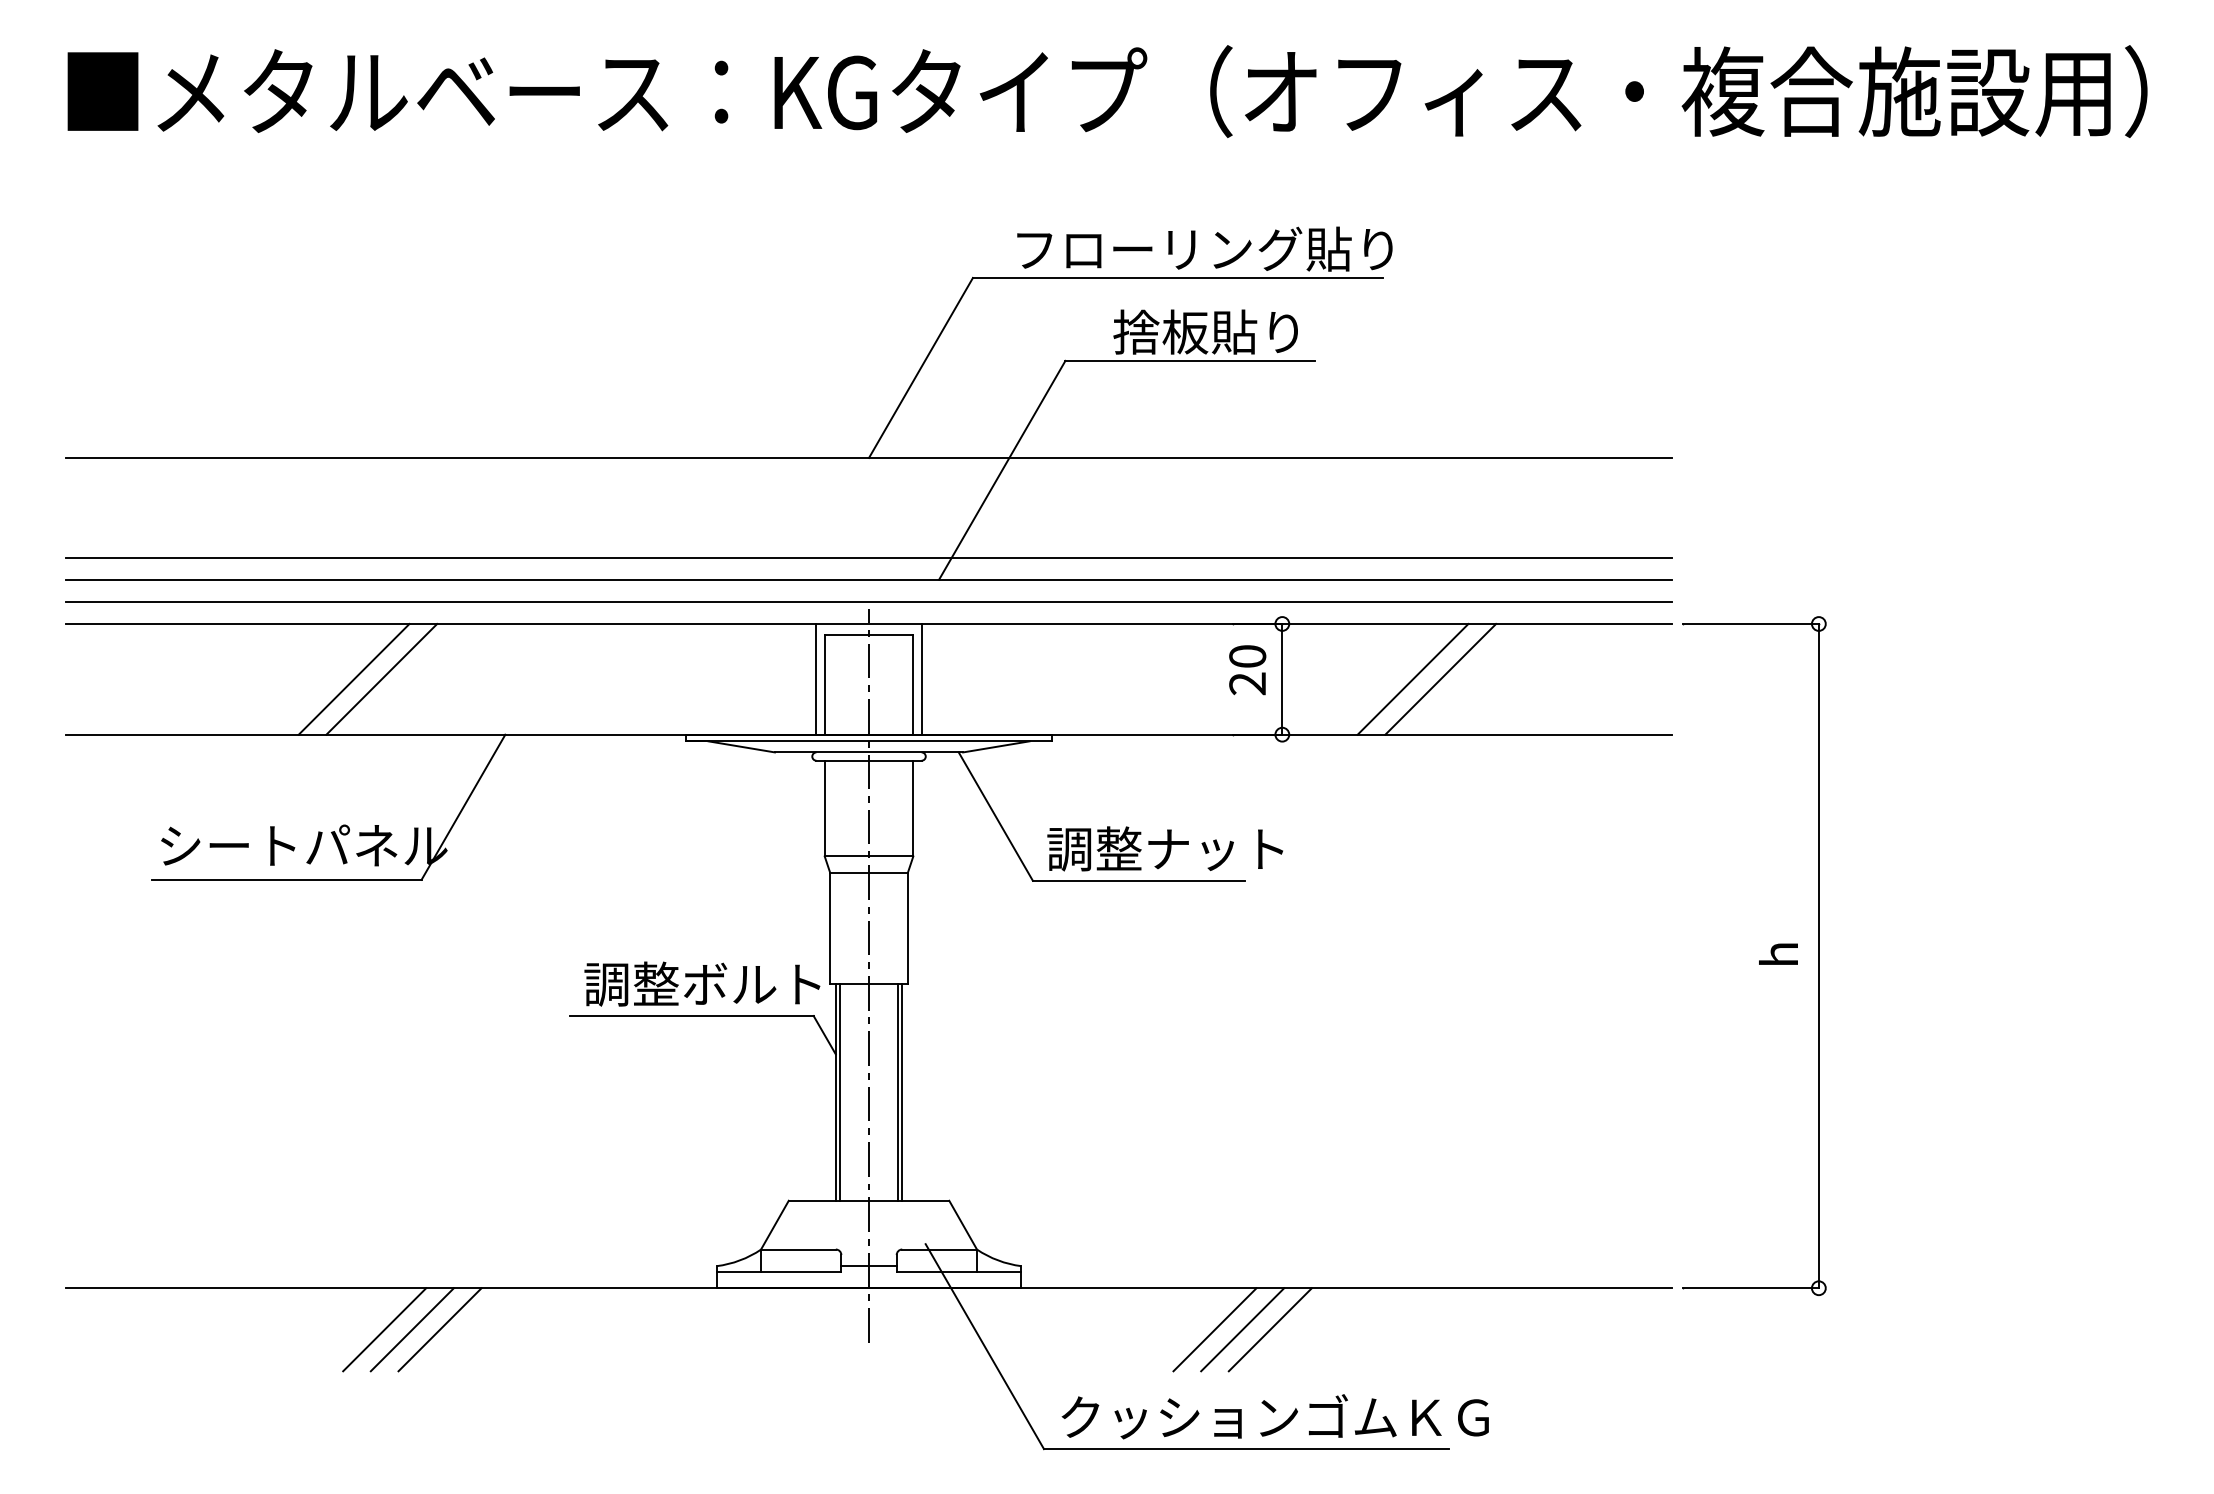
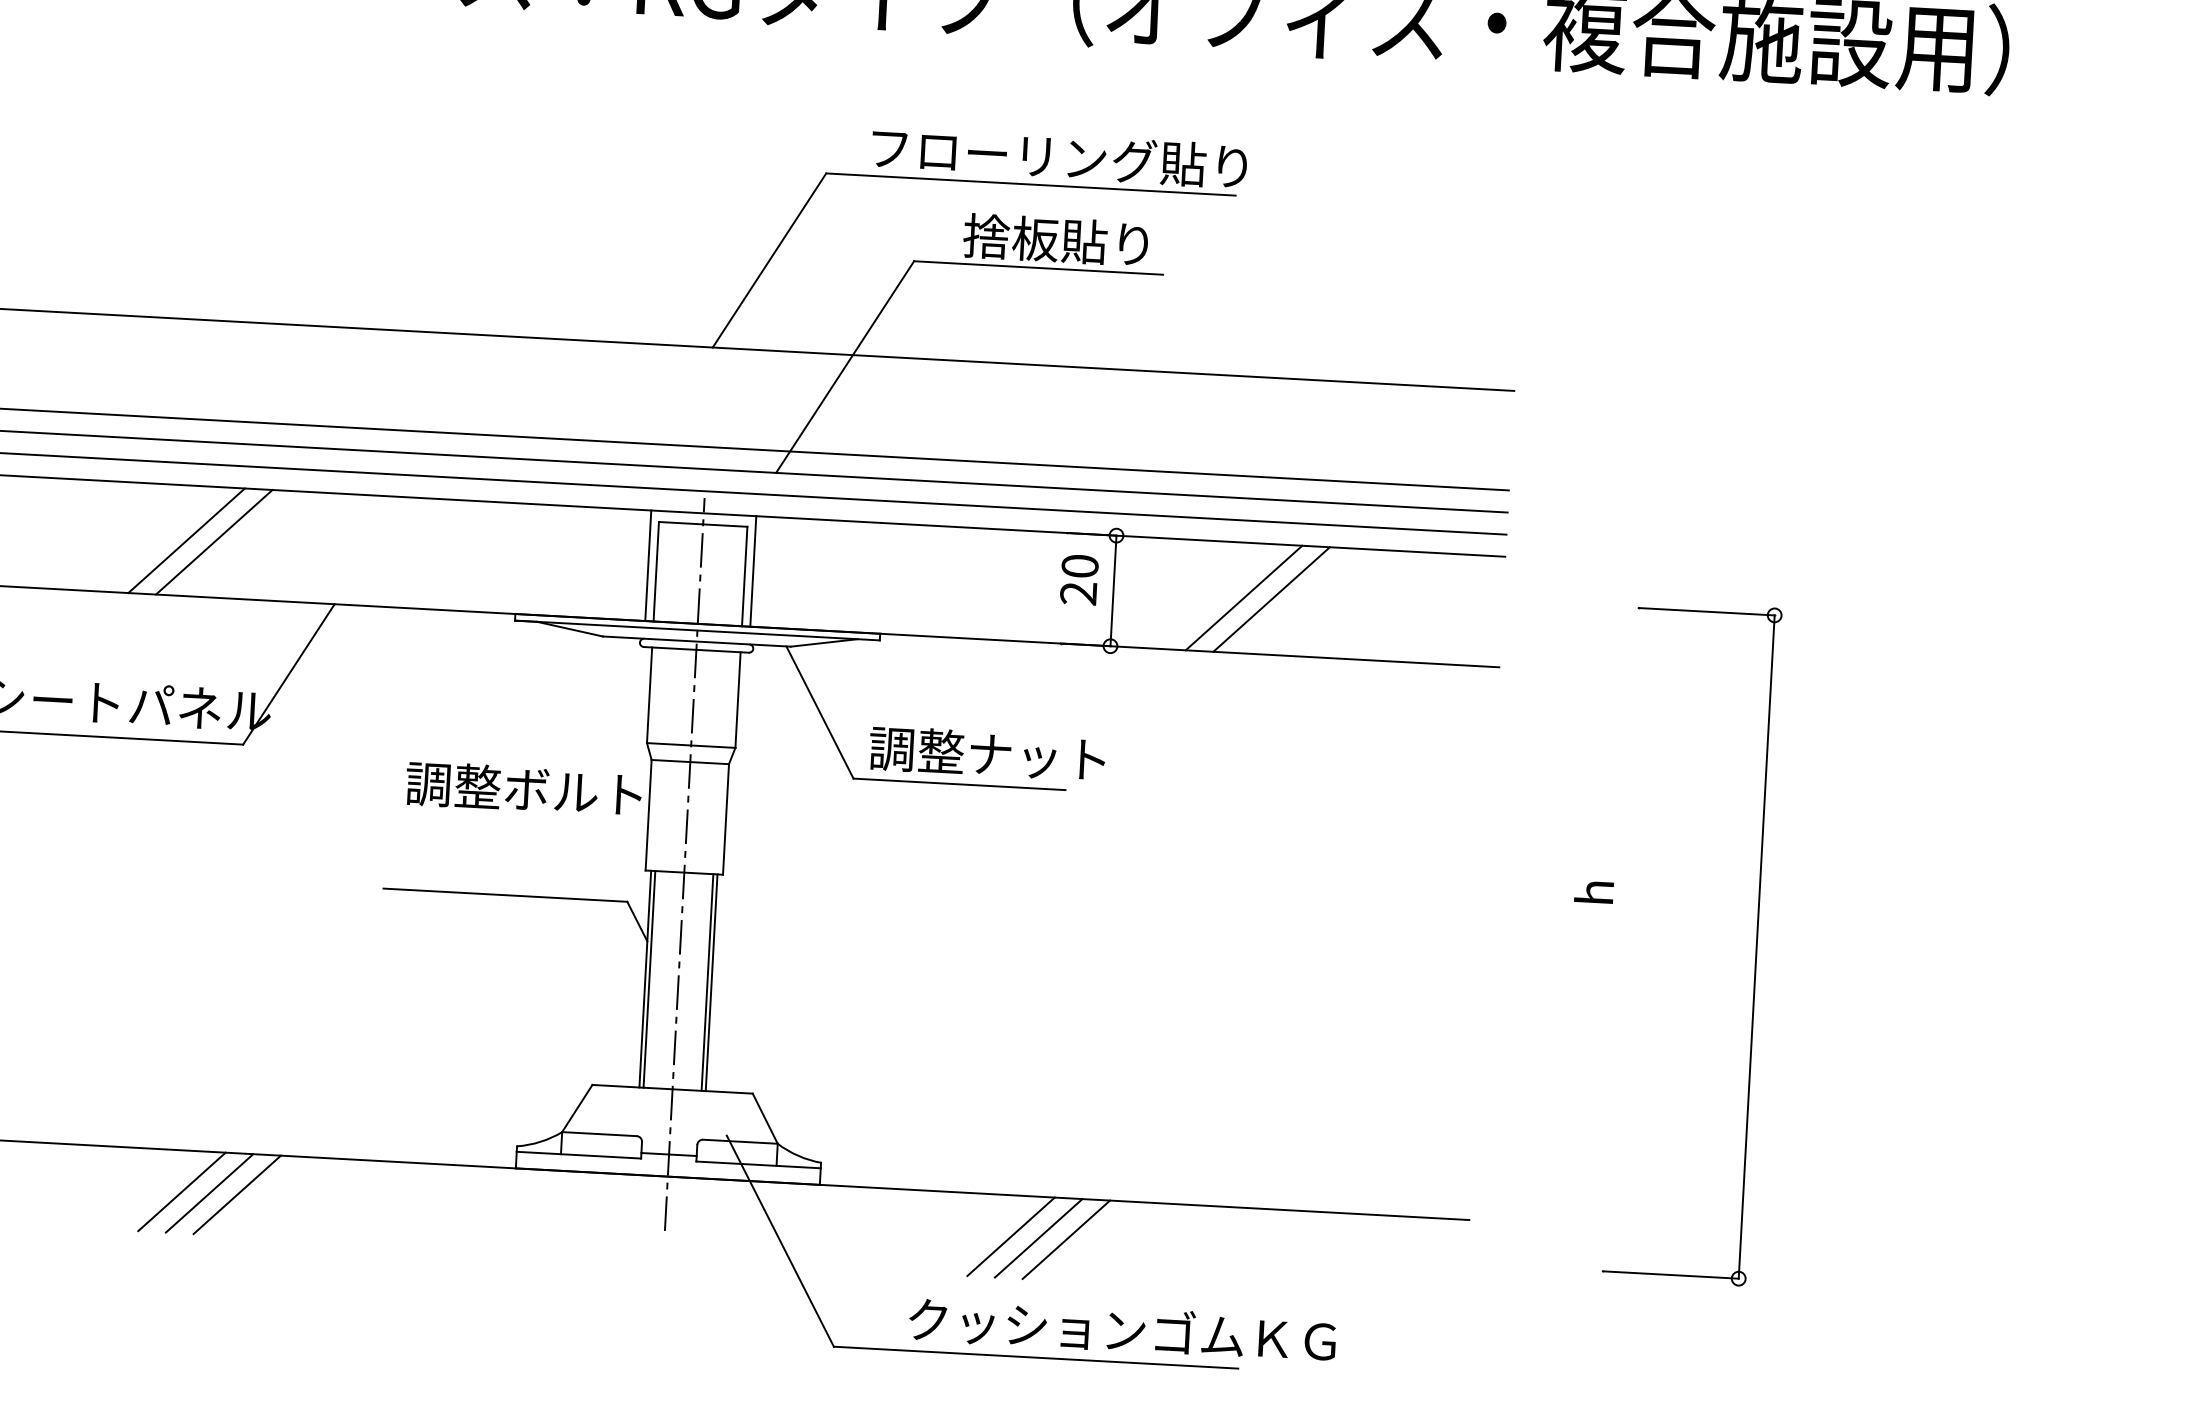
part: (1818, 955) -> (1756, 946), moved
text: (702, 983) -> (524, 788), moved
text: (1274, 1416) -> (1121, 1329), moved

